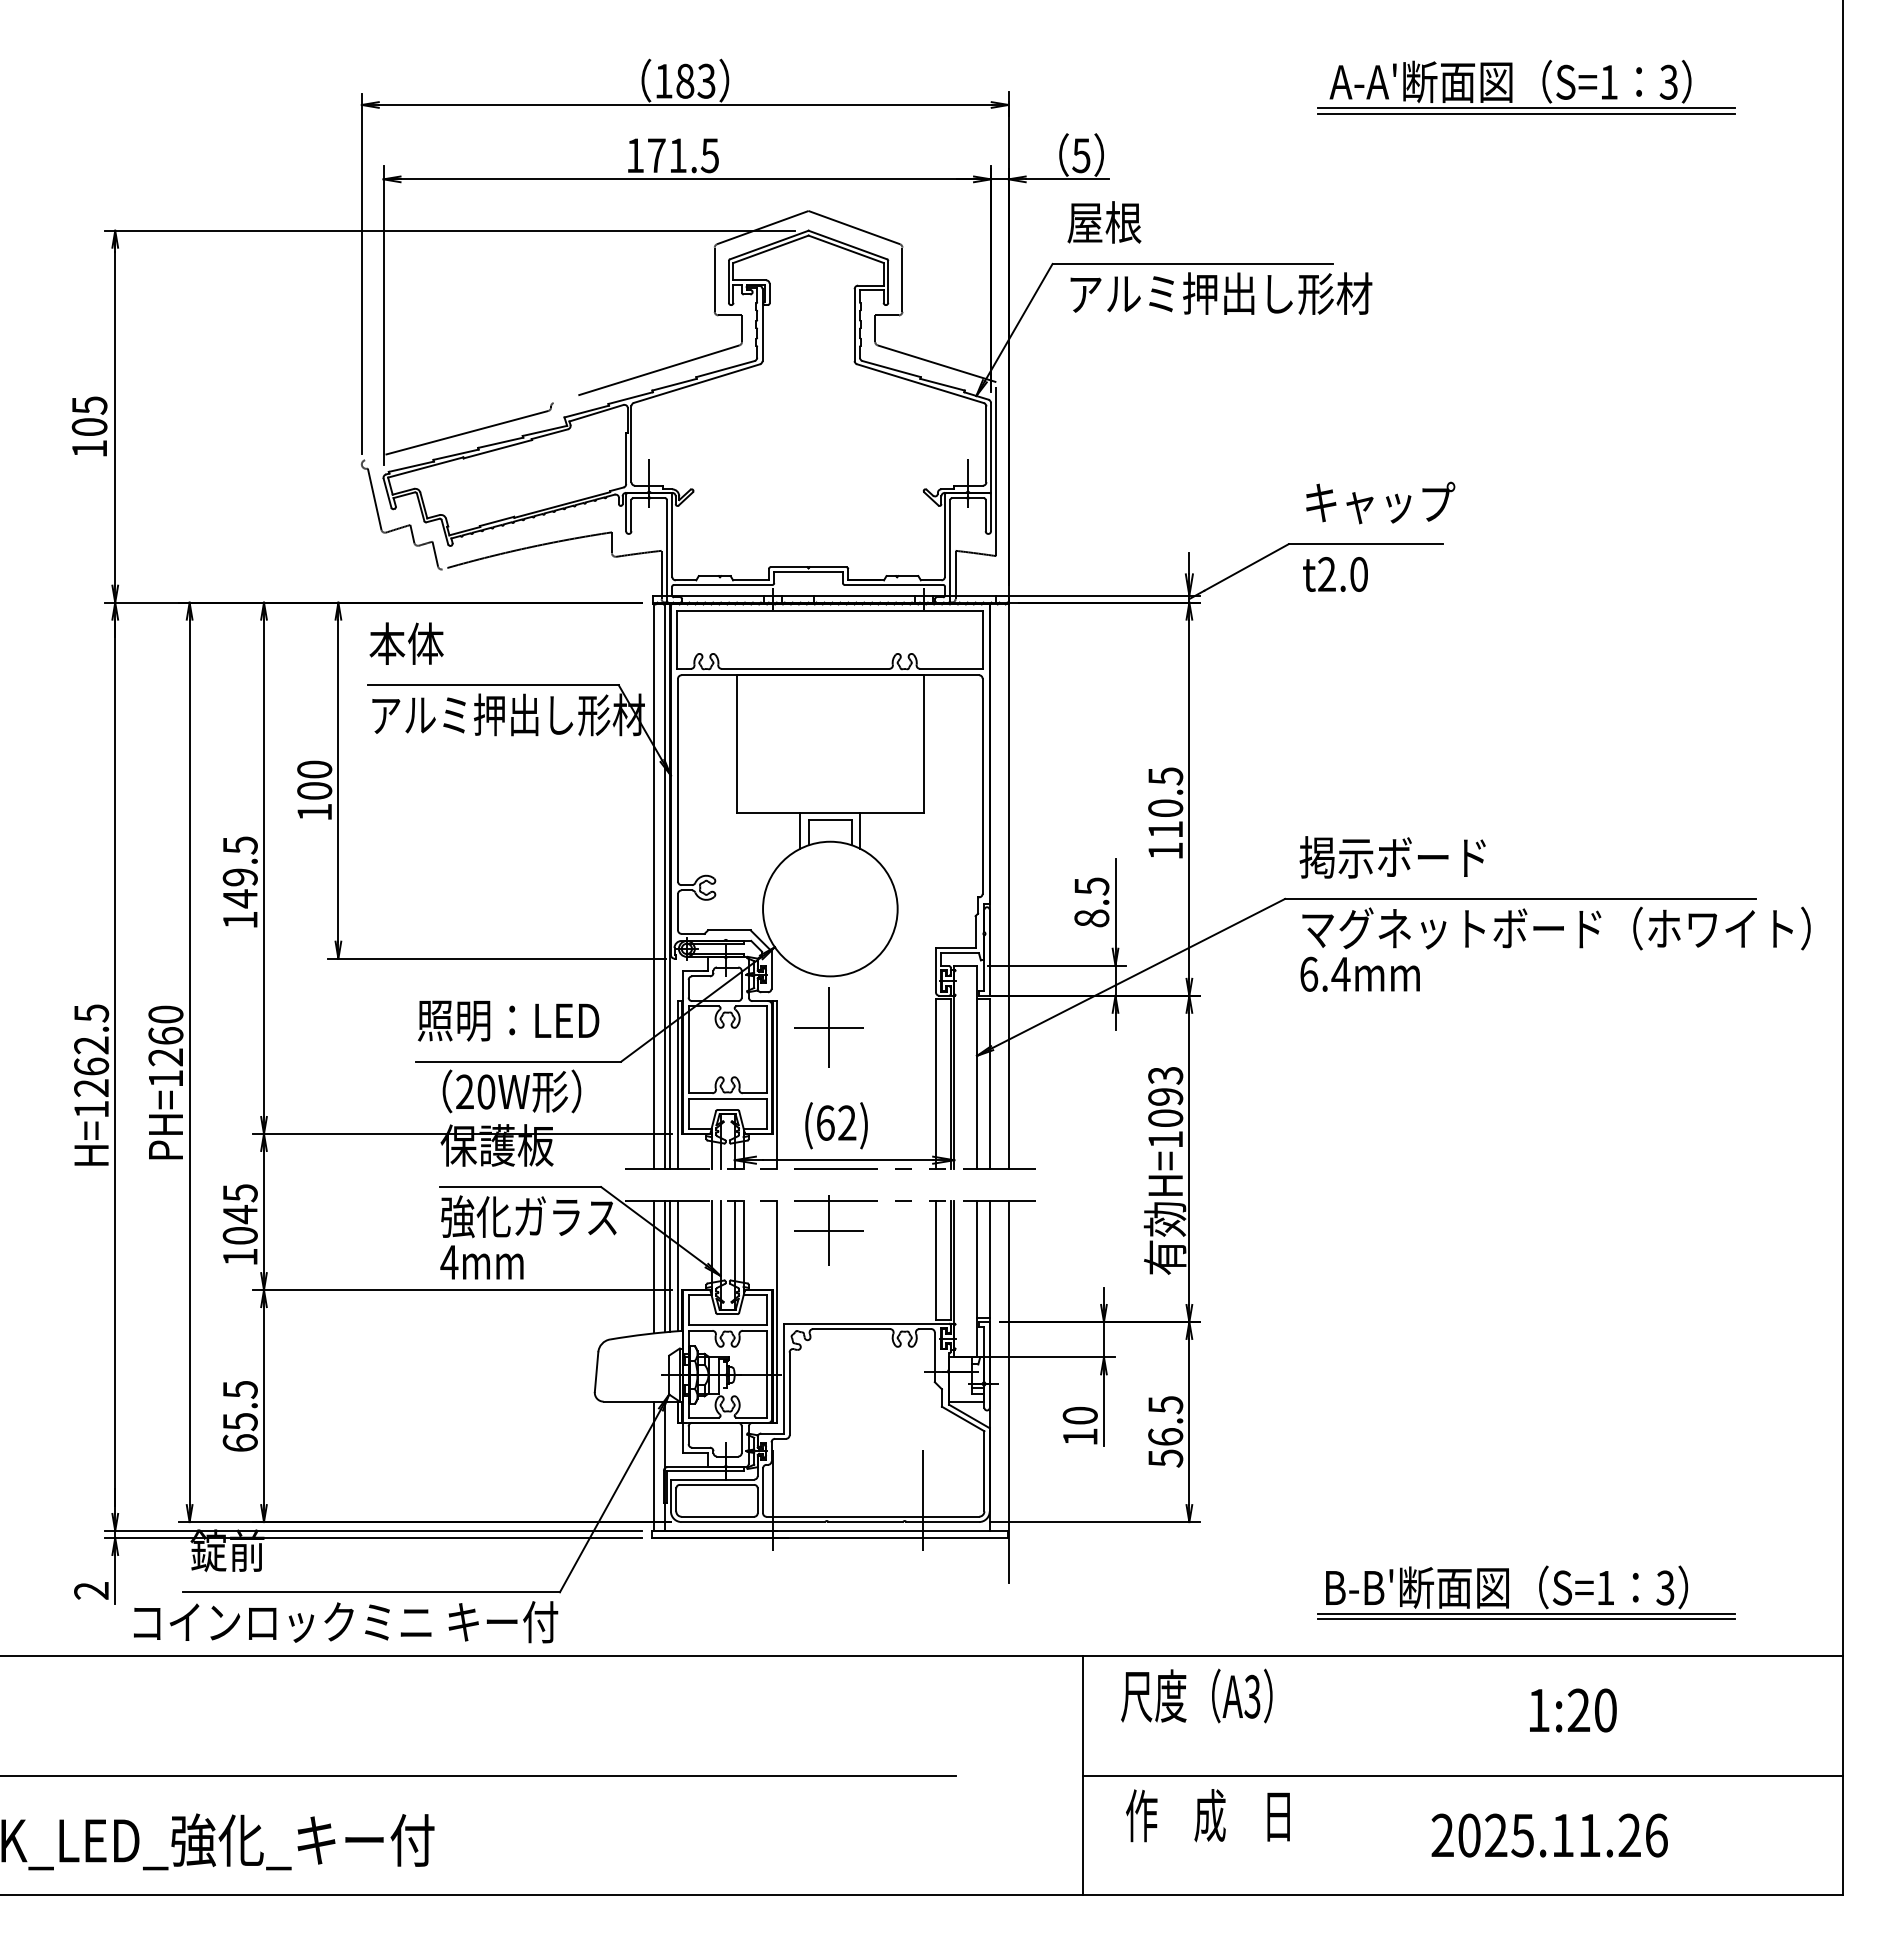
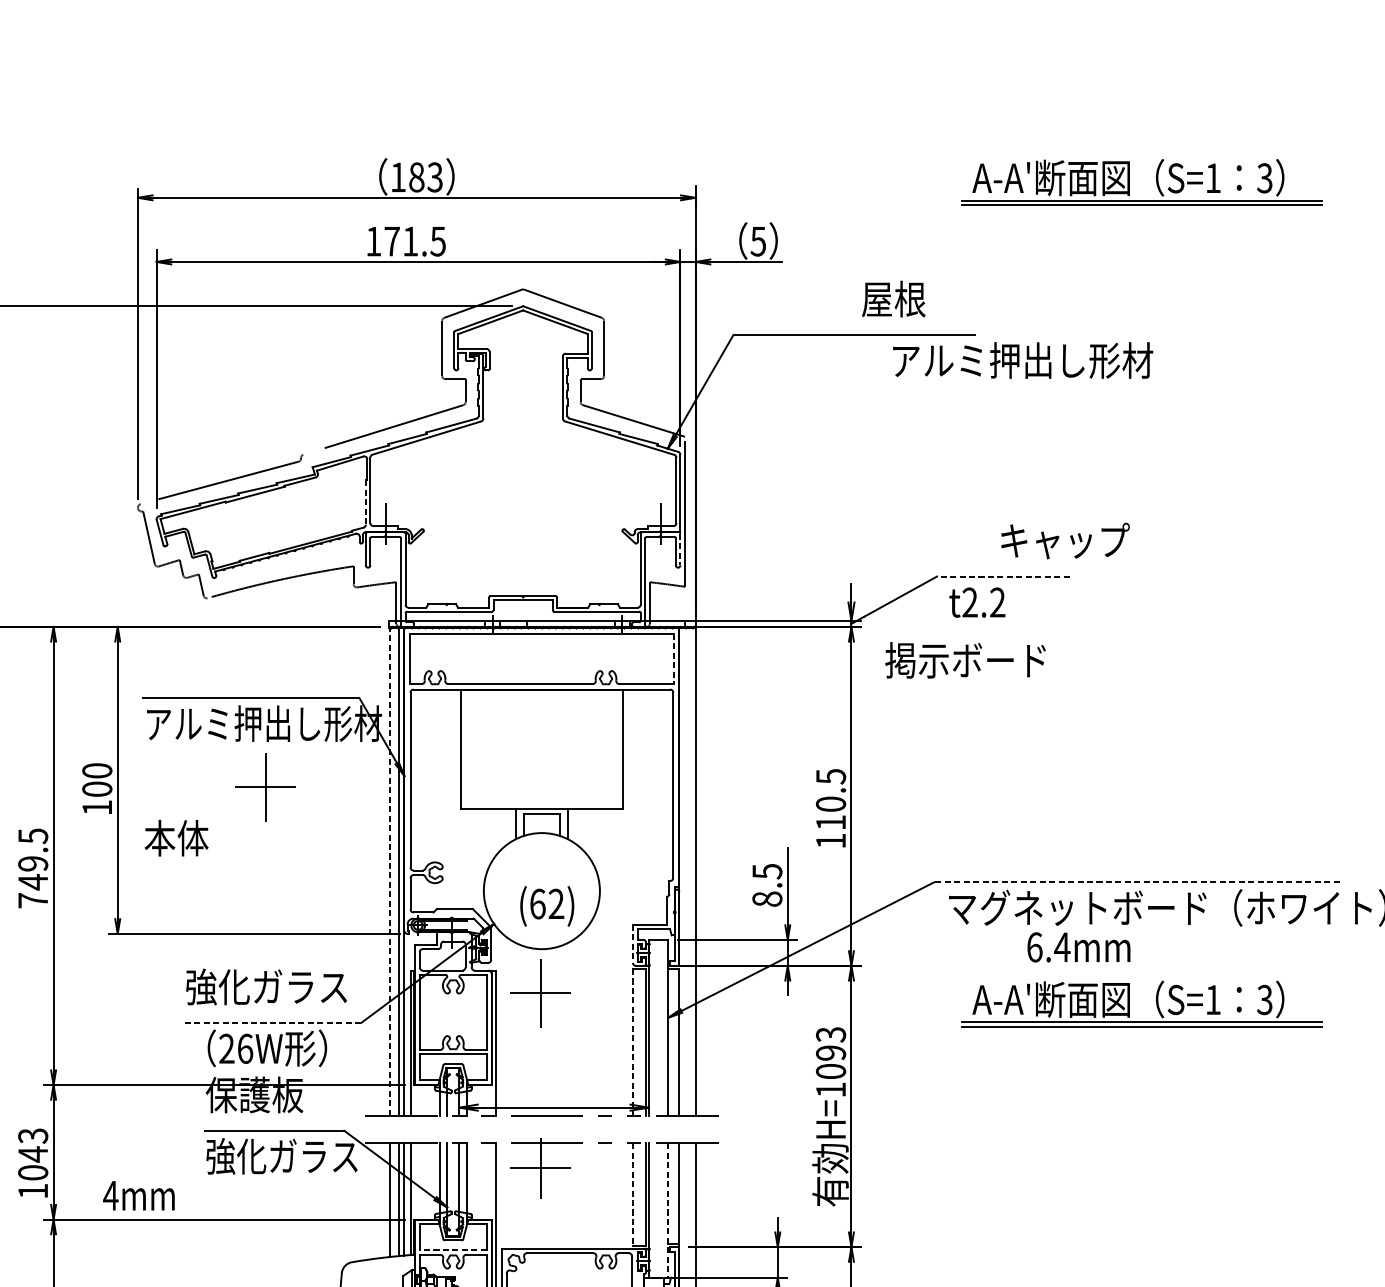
text: (1104, 222) -> (893, 299), moved
text: (1221, 293) -> (1023, 360), moved
line: (626, 458) -> (366, 502), solid -> dashed
text: (1380, 502) -> (1065, 540), moved
line: (991, 513) -> (680, 550), solid -> dashed
line: (1365, 544) -> (1003, 576), solid -> dashed
text: (1358, 574) -> (997, 602), t2.0 -> t2.2
line: (983, 640) -> (673, 659), solid -> dashed
text: (406, 643) -> (176, 838), moved
part: (509, 788) -> (265, 787), added
text: (1392, 857) -> (965, 660), moved
line: (654, 886) -> (390, 871), solid -> dashed
line: (1519, 898) -> (1136, 882), solid -> dashed
text: (240, 919) -> (33, 900), 149.5 -> 749.5
line: (935, 970) -> (632, 944), solid -> dashed
text: (1359, 973) -> (1078, 946), moved
text: (510, 1020) -> (266, 987), 照明：LED -> 強化ガラス
part: (1512, 1040) -> (1130, 1004), added
line: (518, 1061) -> (273, 1022), solid -> dashed
line: (935, 1084) -> (632, 1042), solid -> dashed
text: (486, 1091) -> (245, 1048), 20W -> 26W
text: (836, 1125) -> (547, 906), moved
text: (239, 1193) -> (32, 1136), 1045 -> 1043
line: (935, 1261) -> (632, 1194), solid -> dashed
text: (481, 1262) -> (138, 1195), moved
line: (976, 1279) -> (667, 1210), solid -> dashed
line: (727, 1325) -> (453, 1250), solid -> dashed

